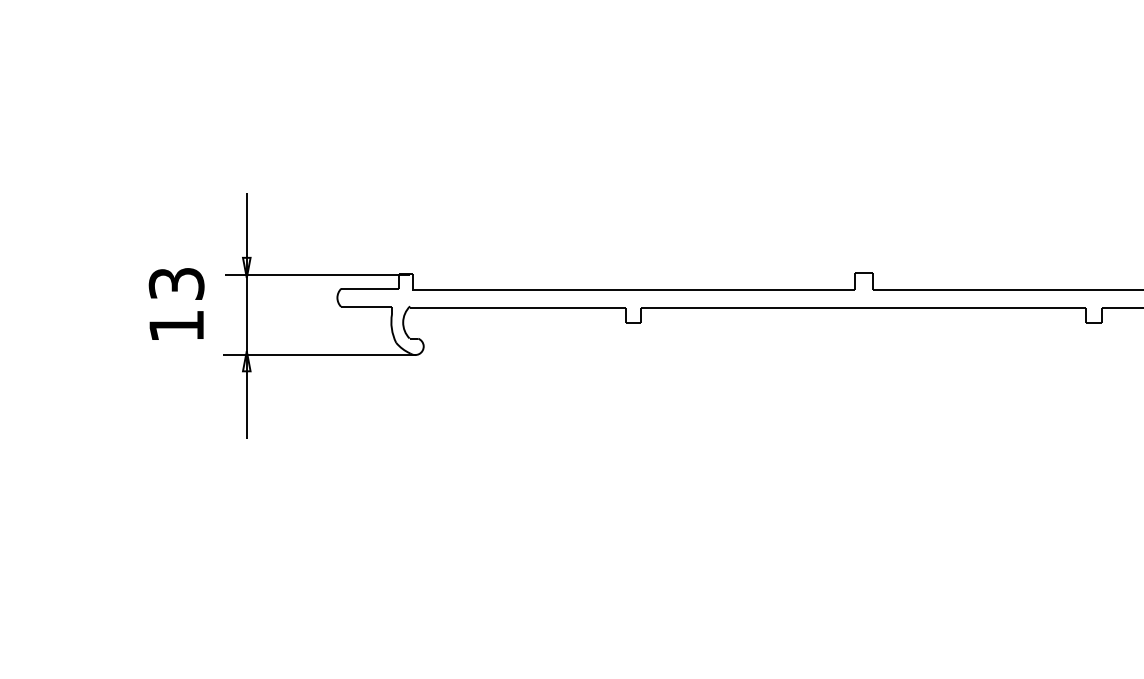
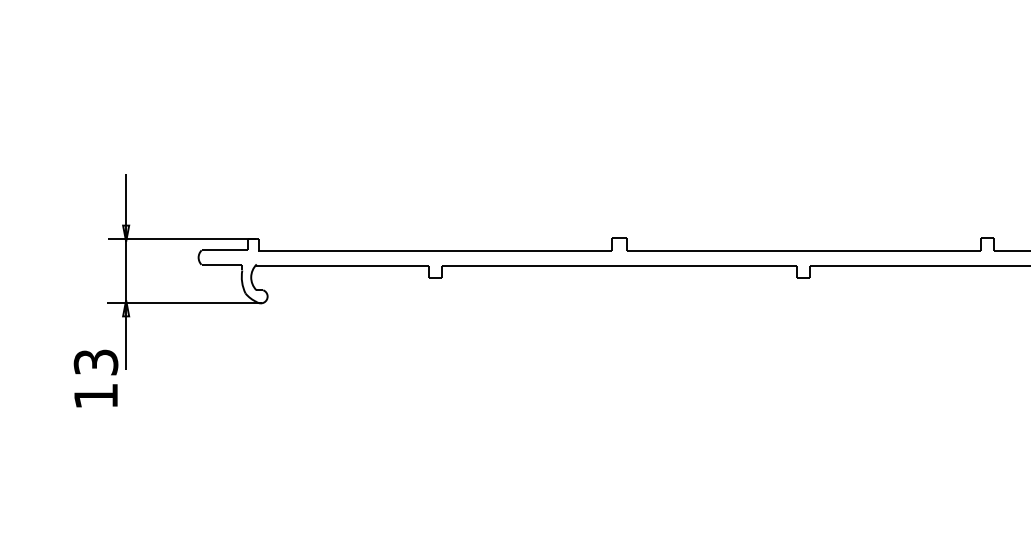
text: (175, 303) -> (95, 378), moved

